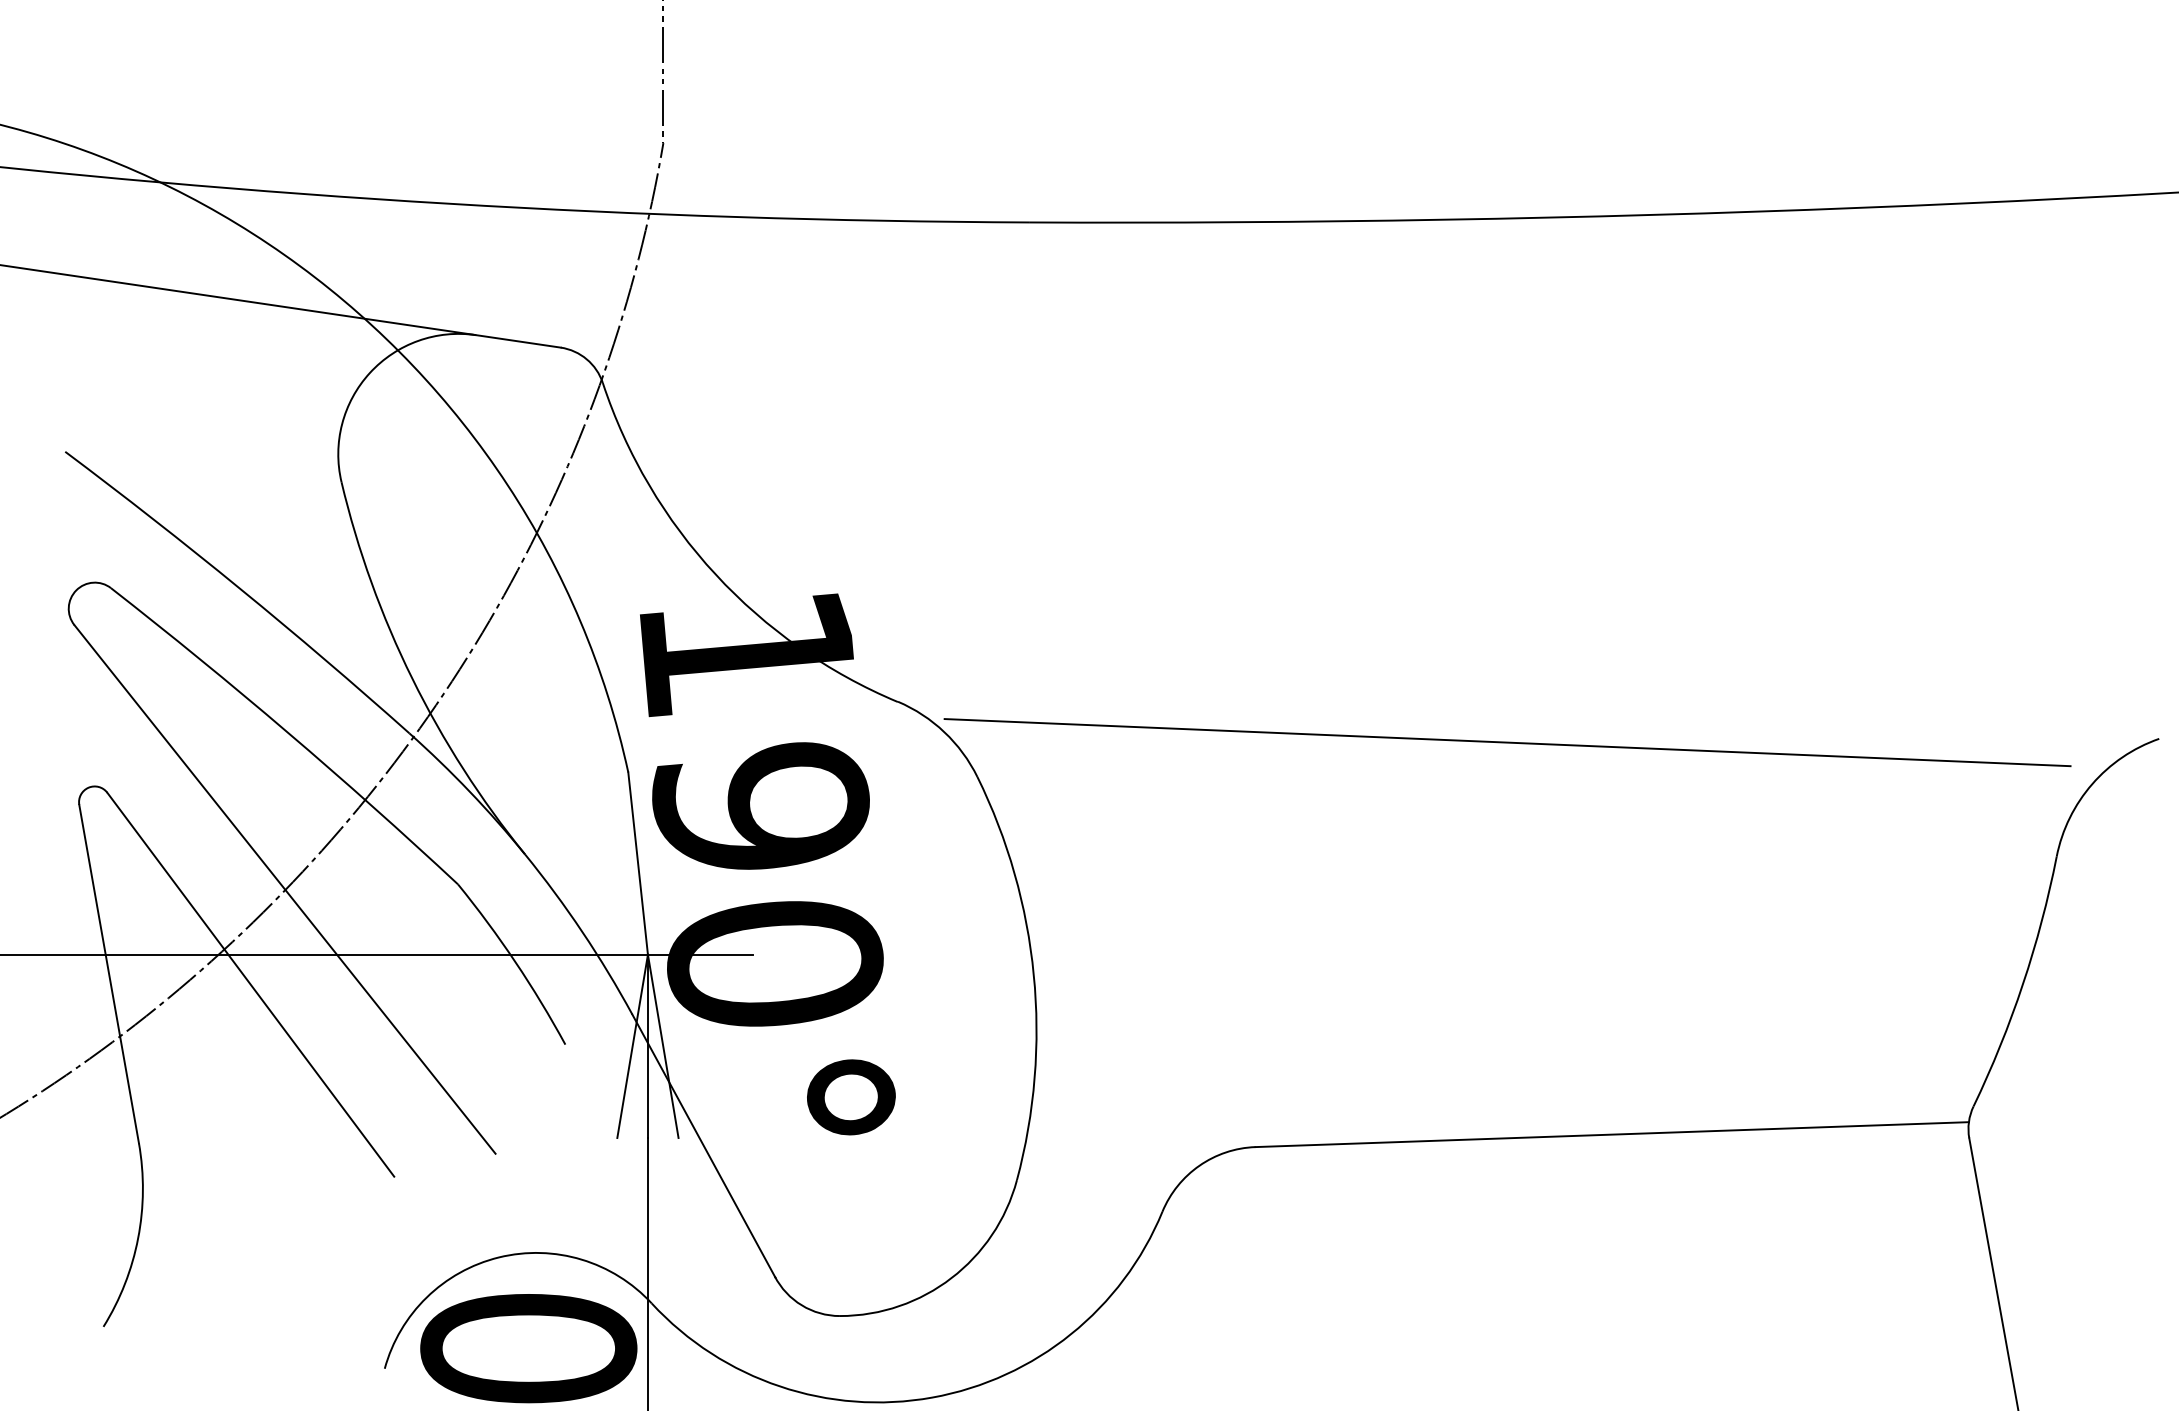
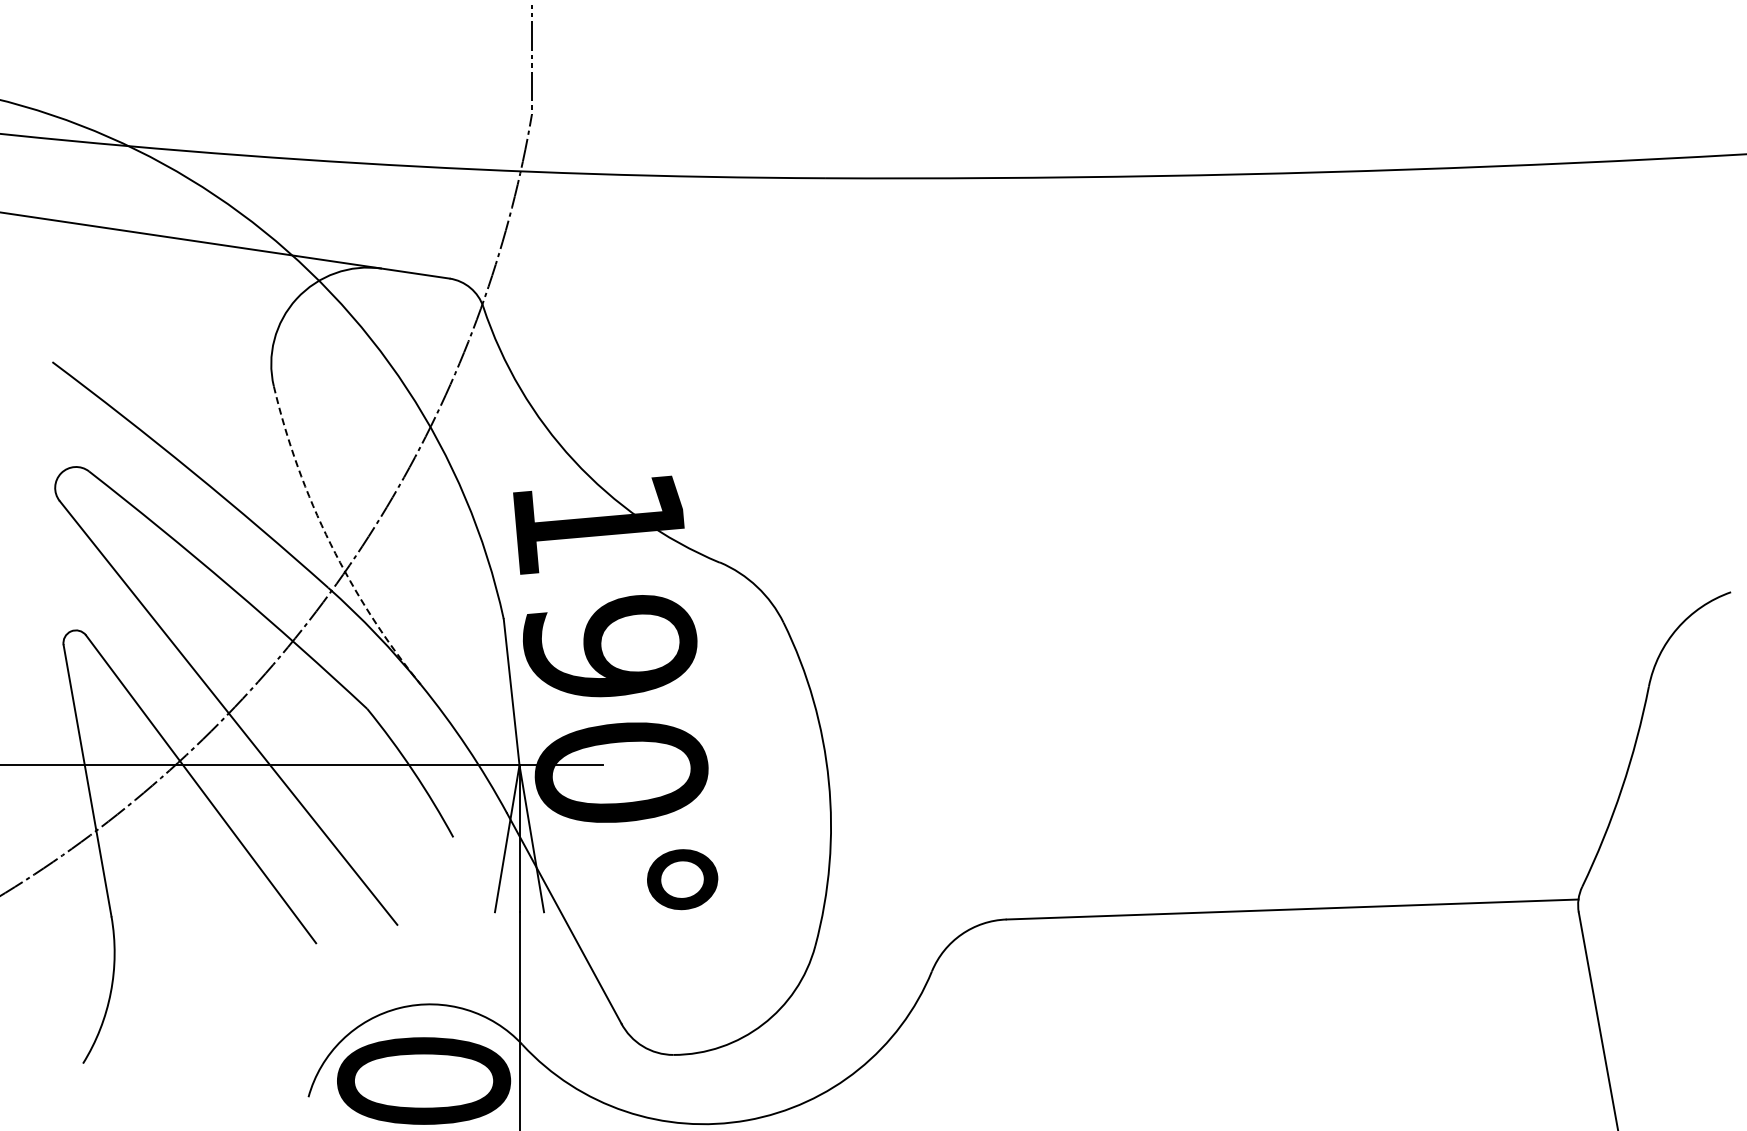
arc: (412, 678) -> (330, 543), solid -> dashed
line: (1507, 742) -> (1208, 595), removed

